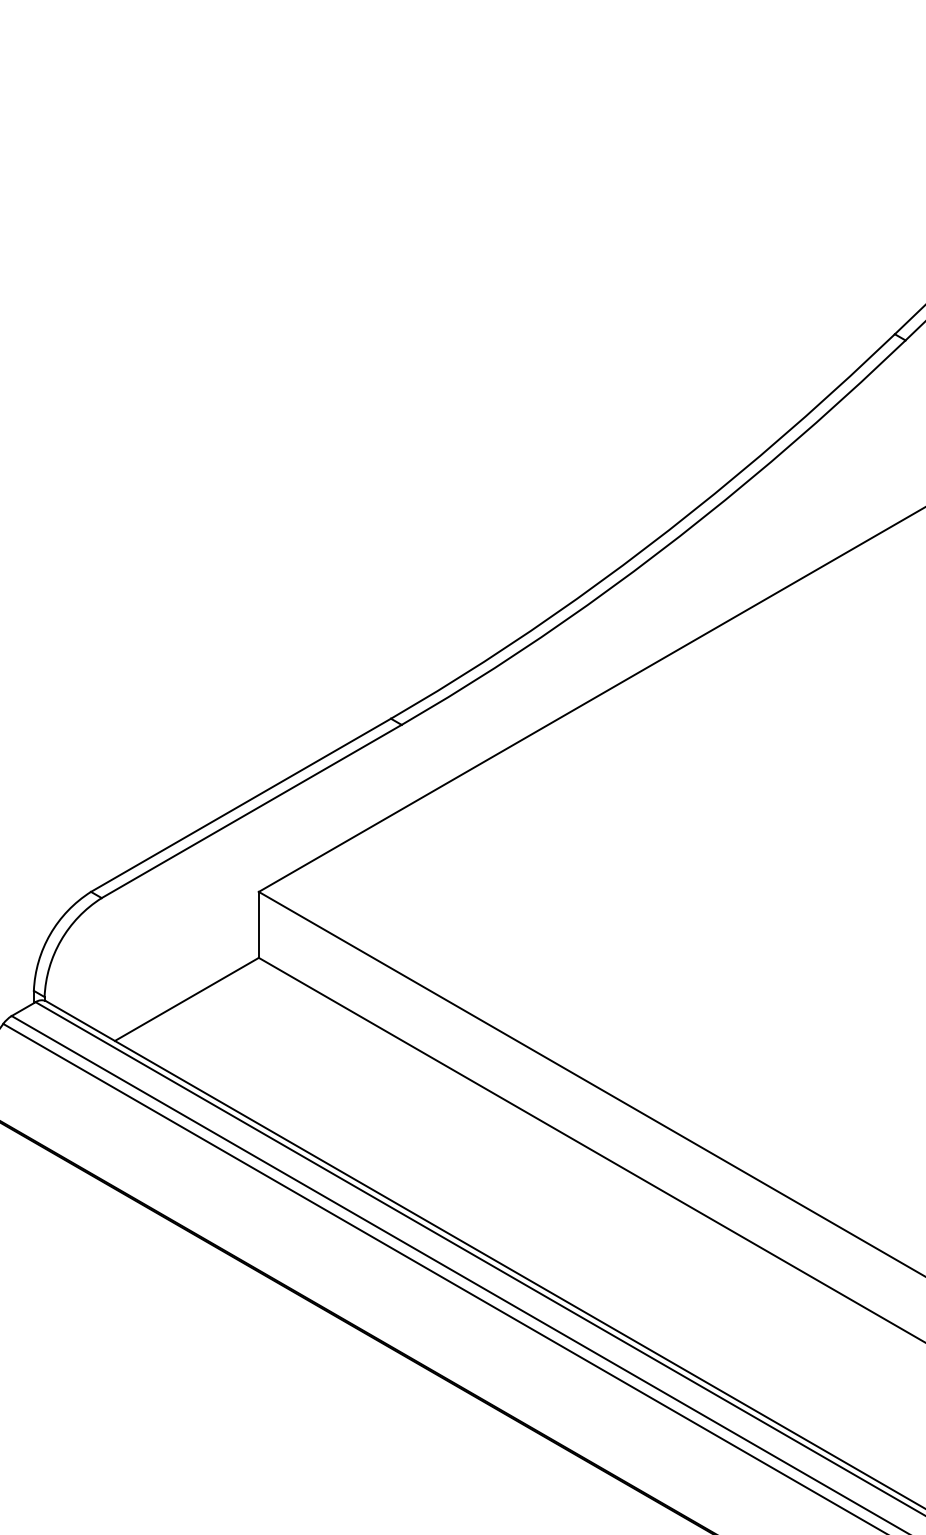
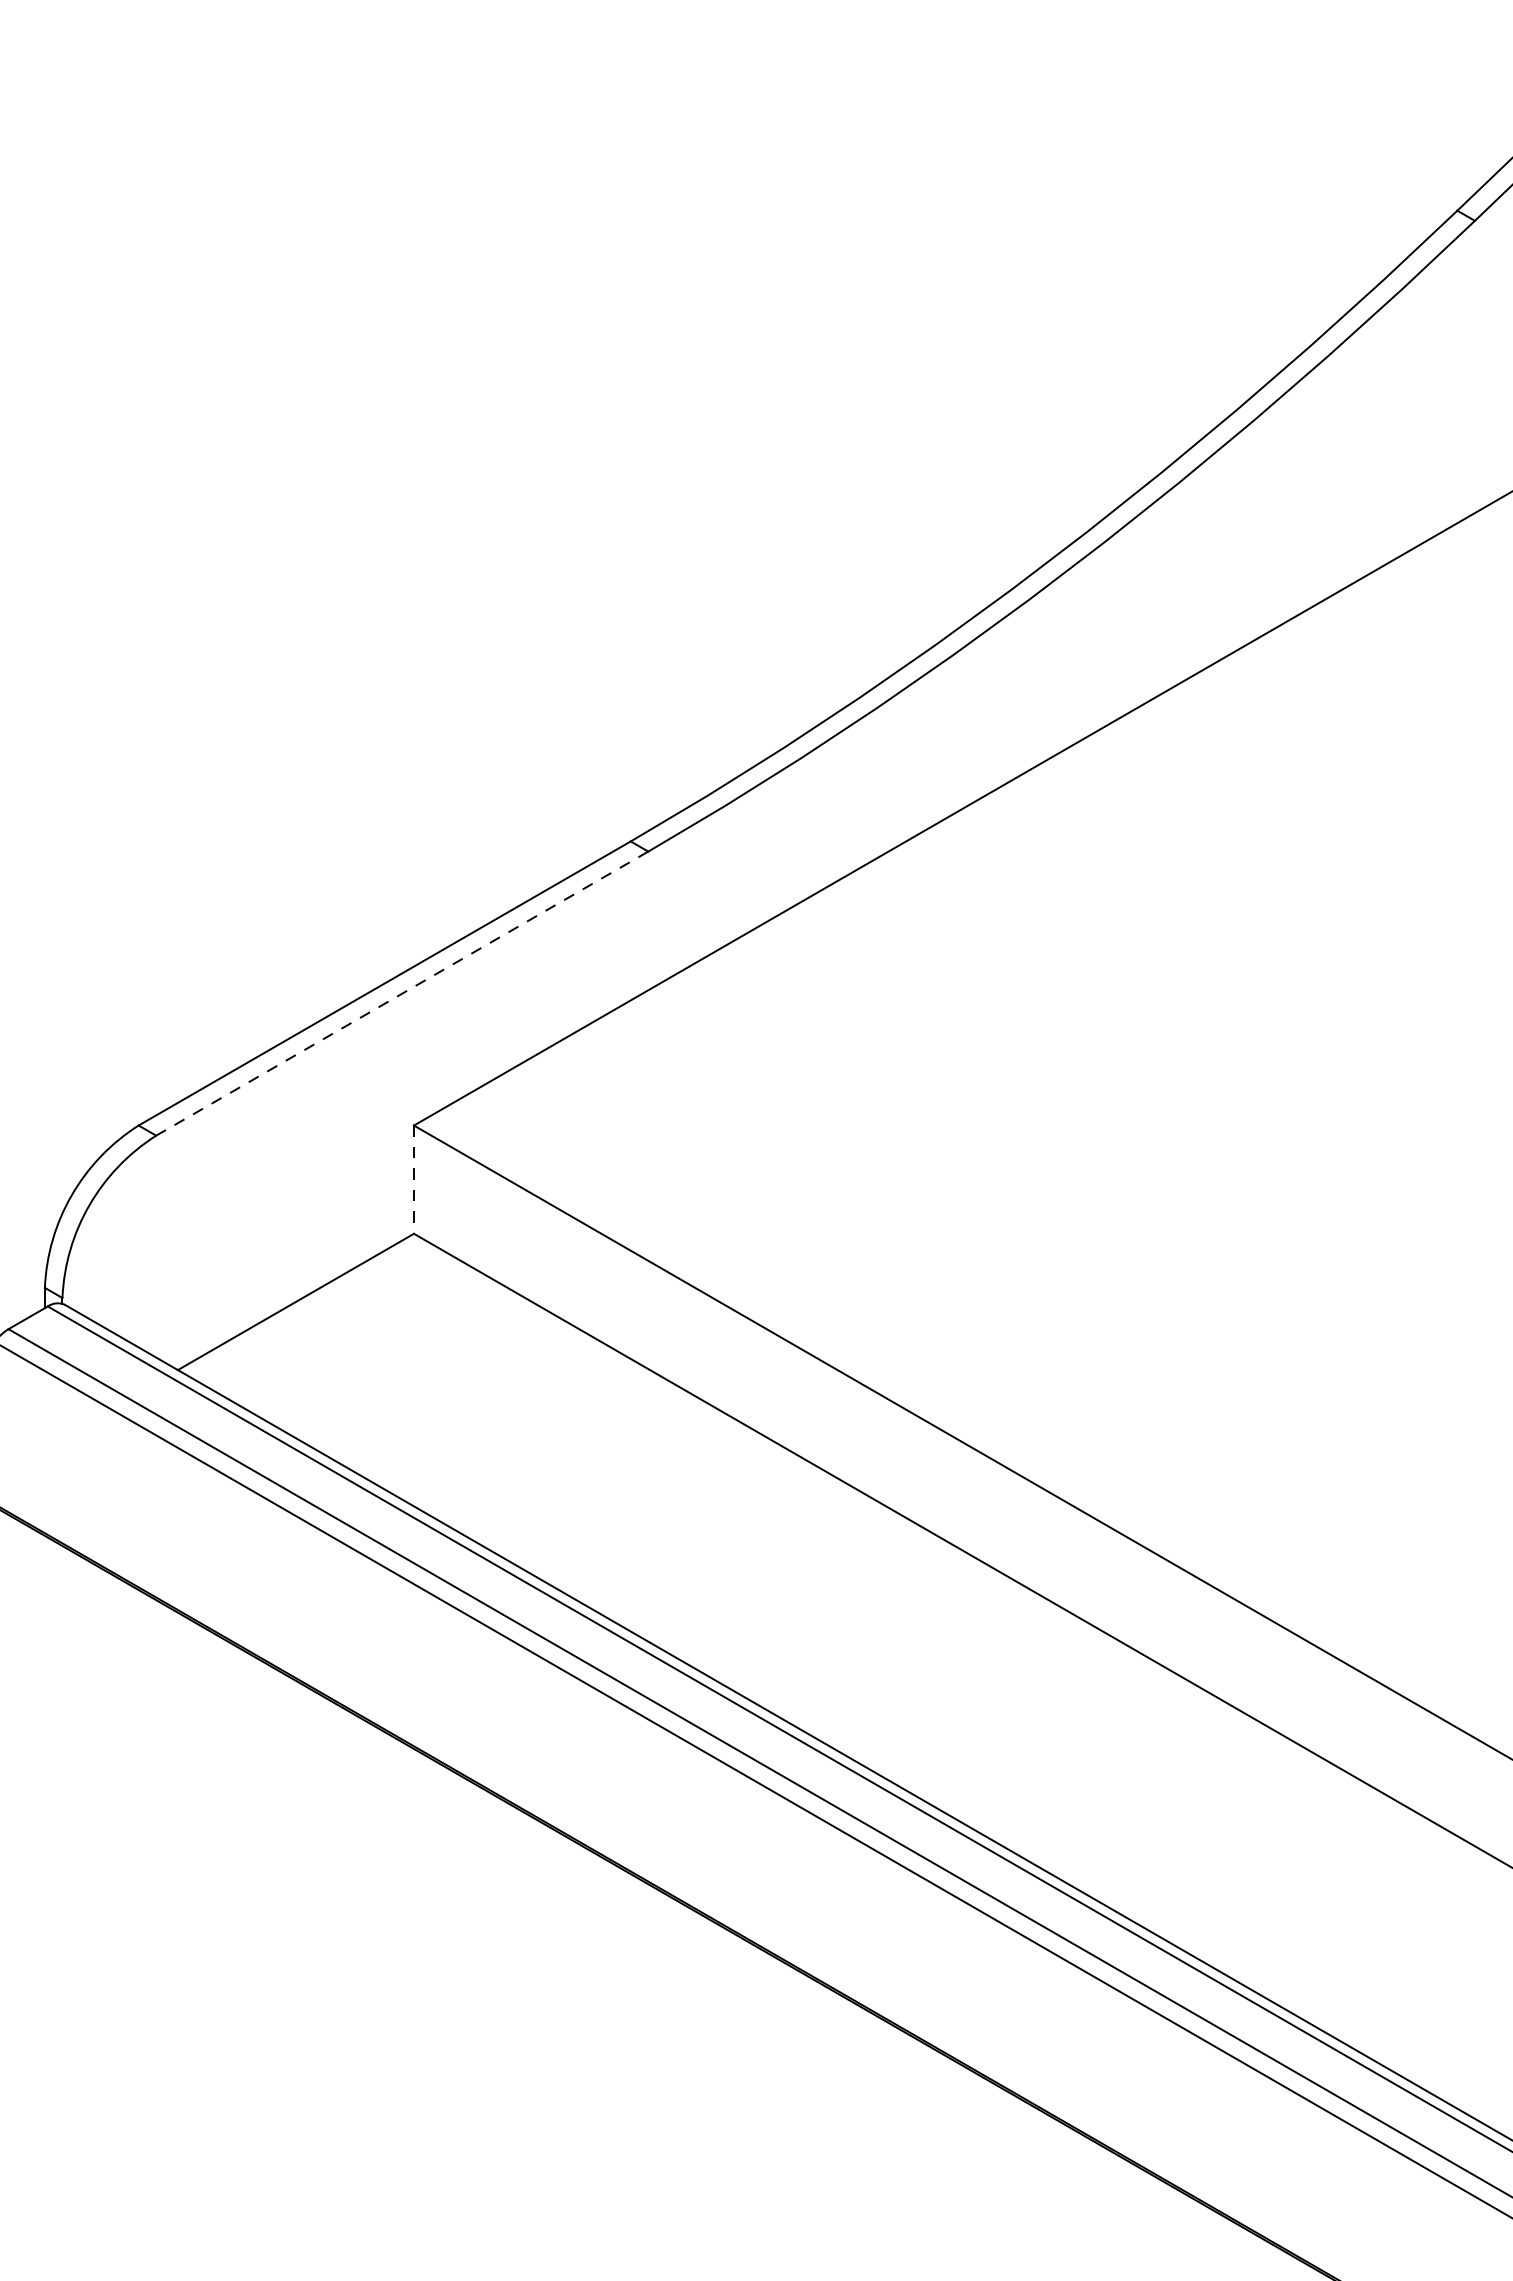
line: (251, 811) -> (401, 993), solid -> dashed
line: (258, 924) -> (413, 1179), solid -> dashed

